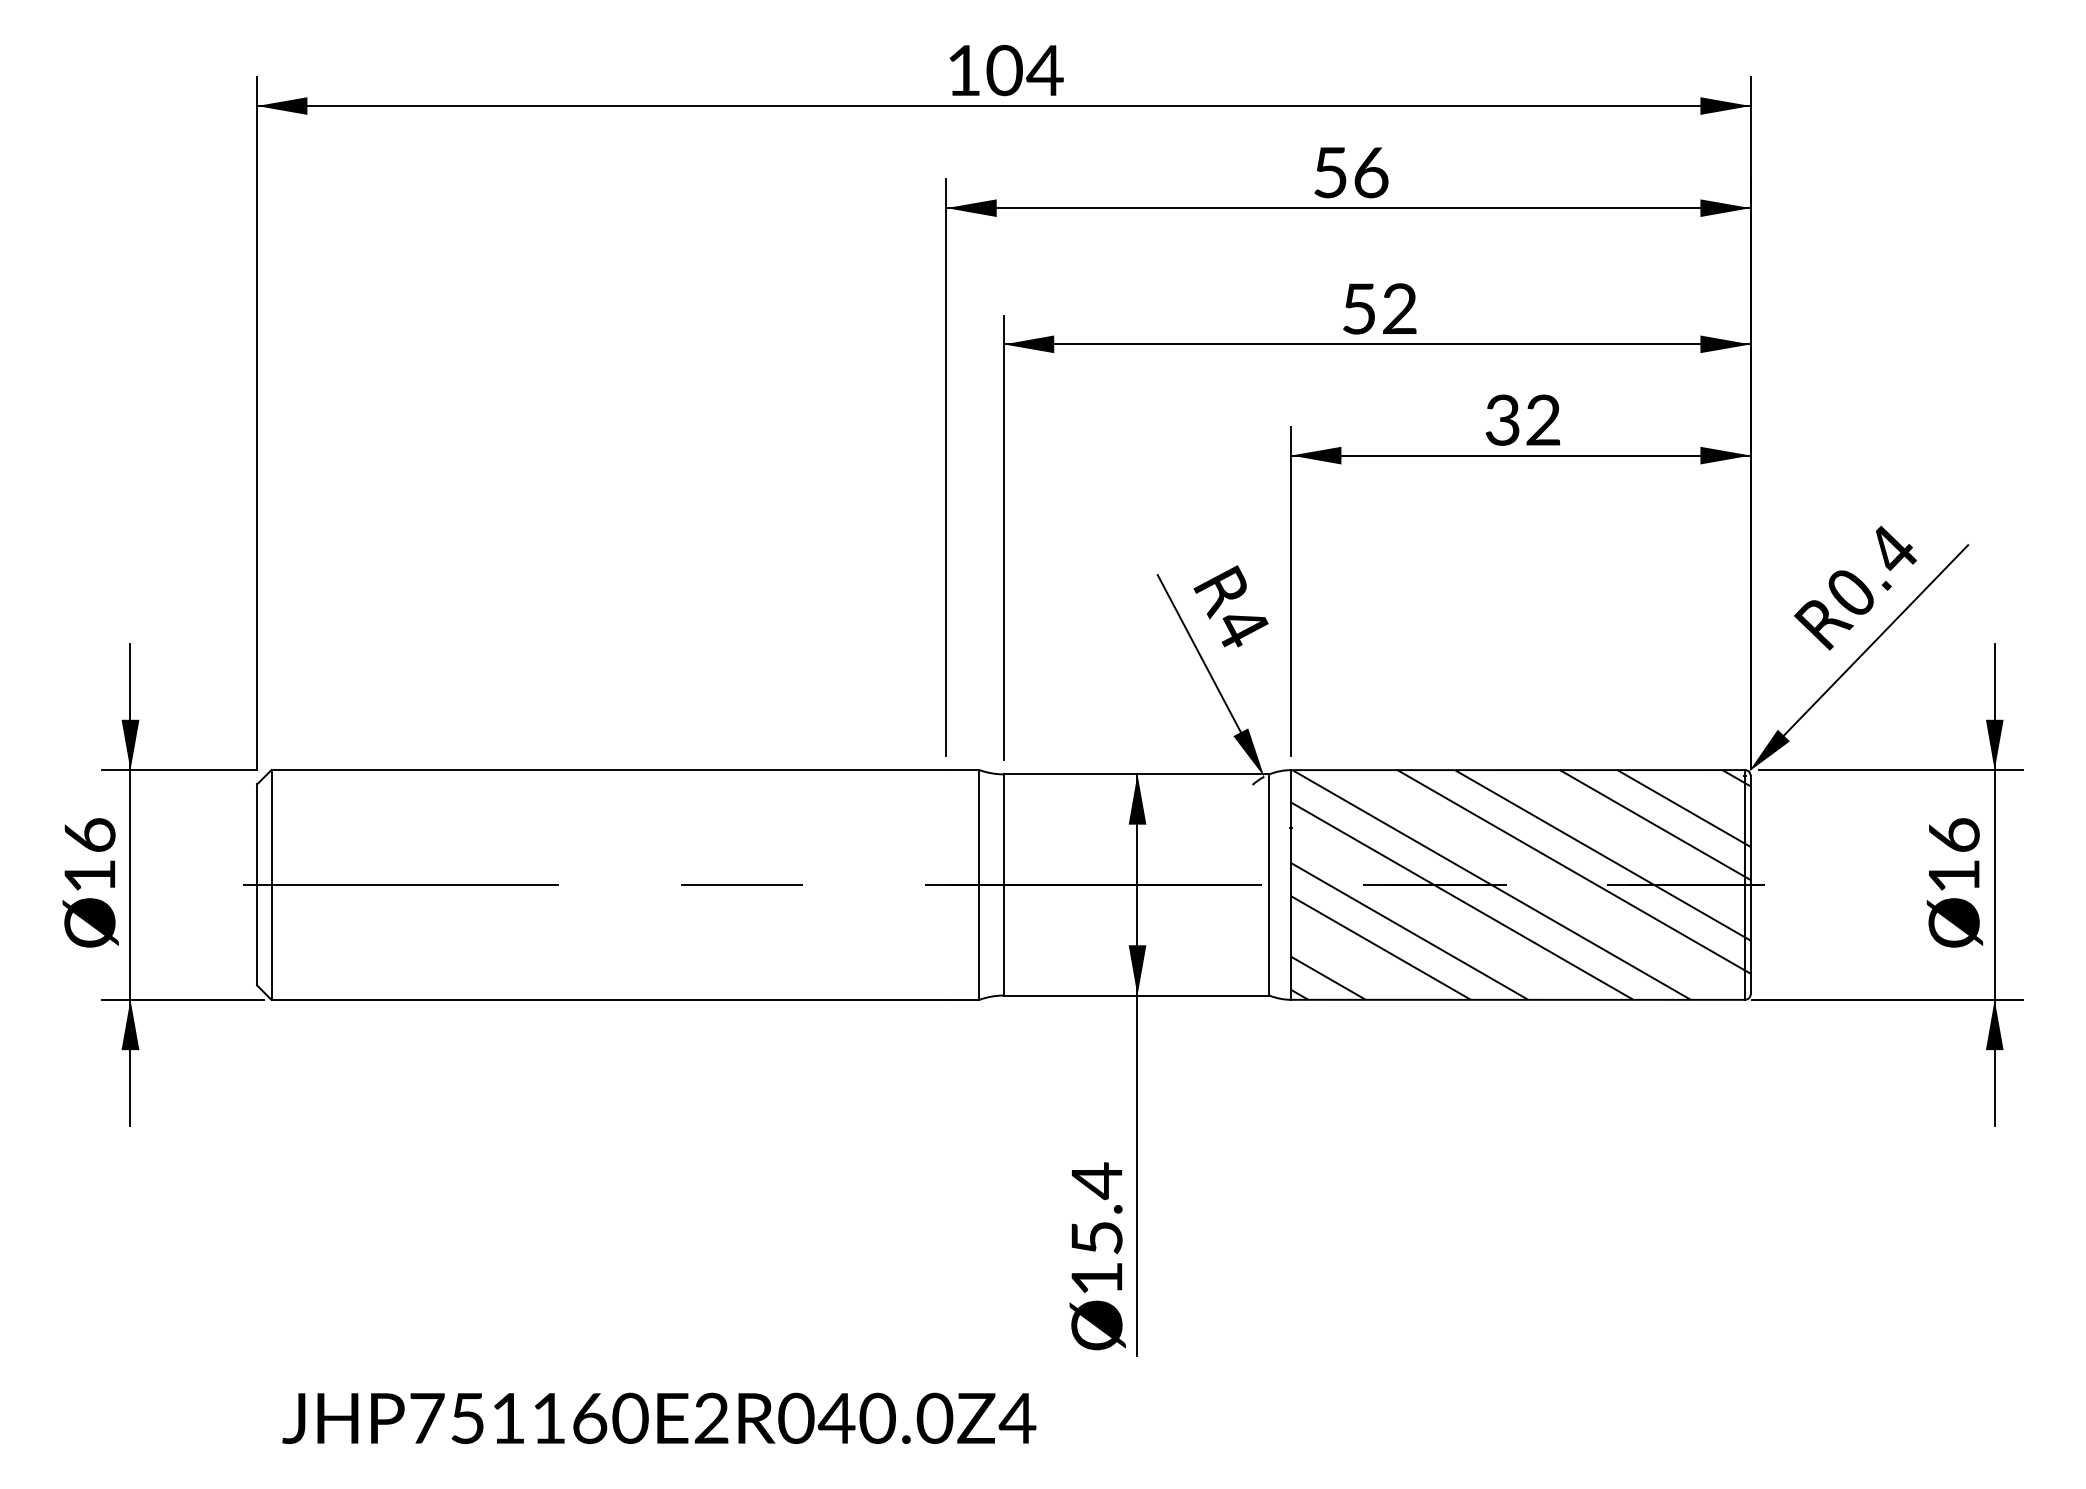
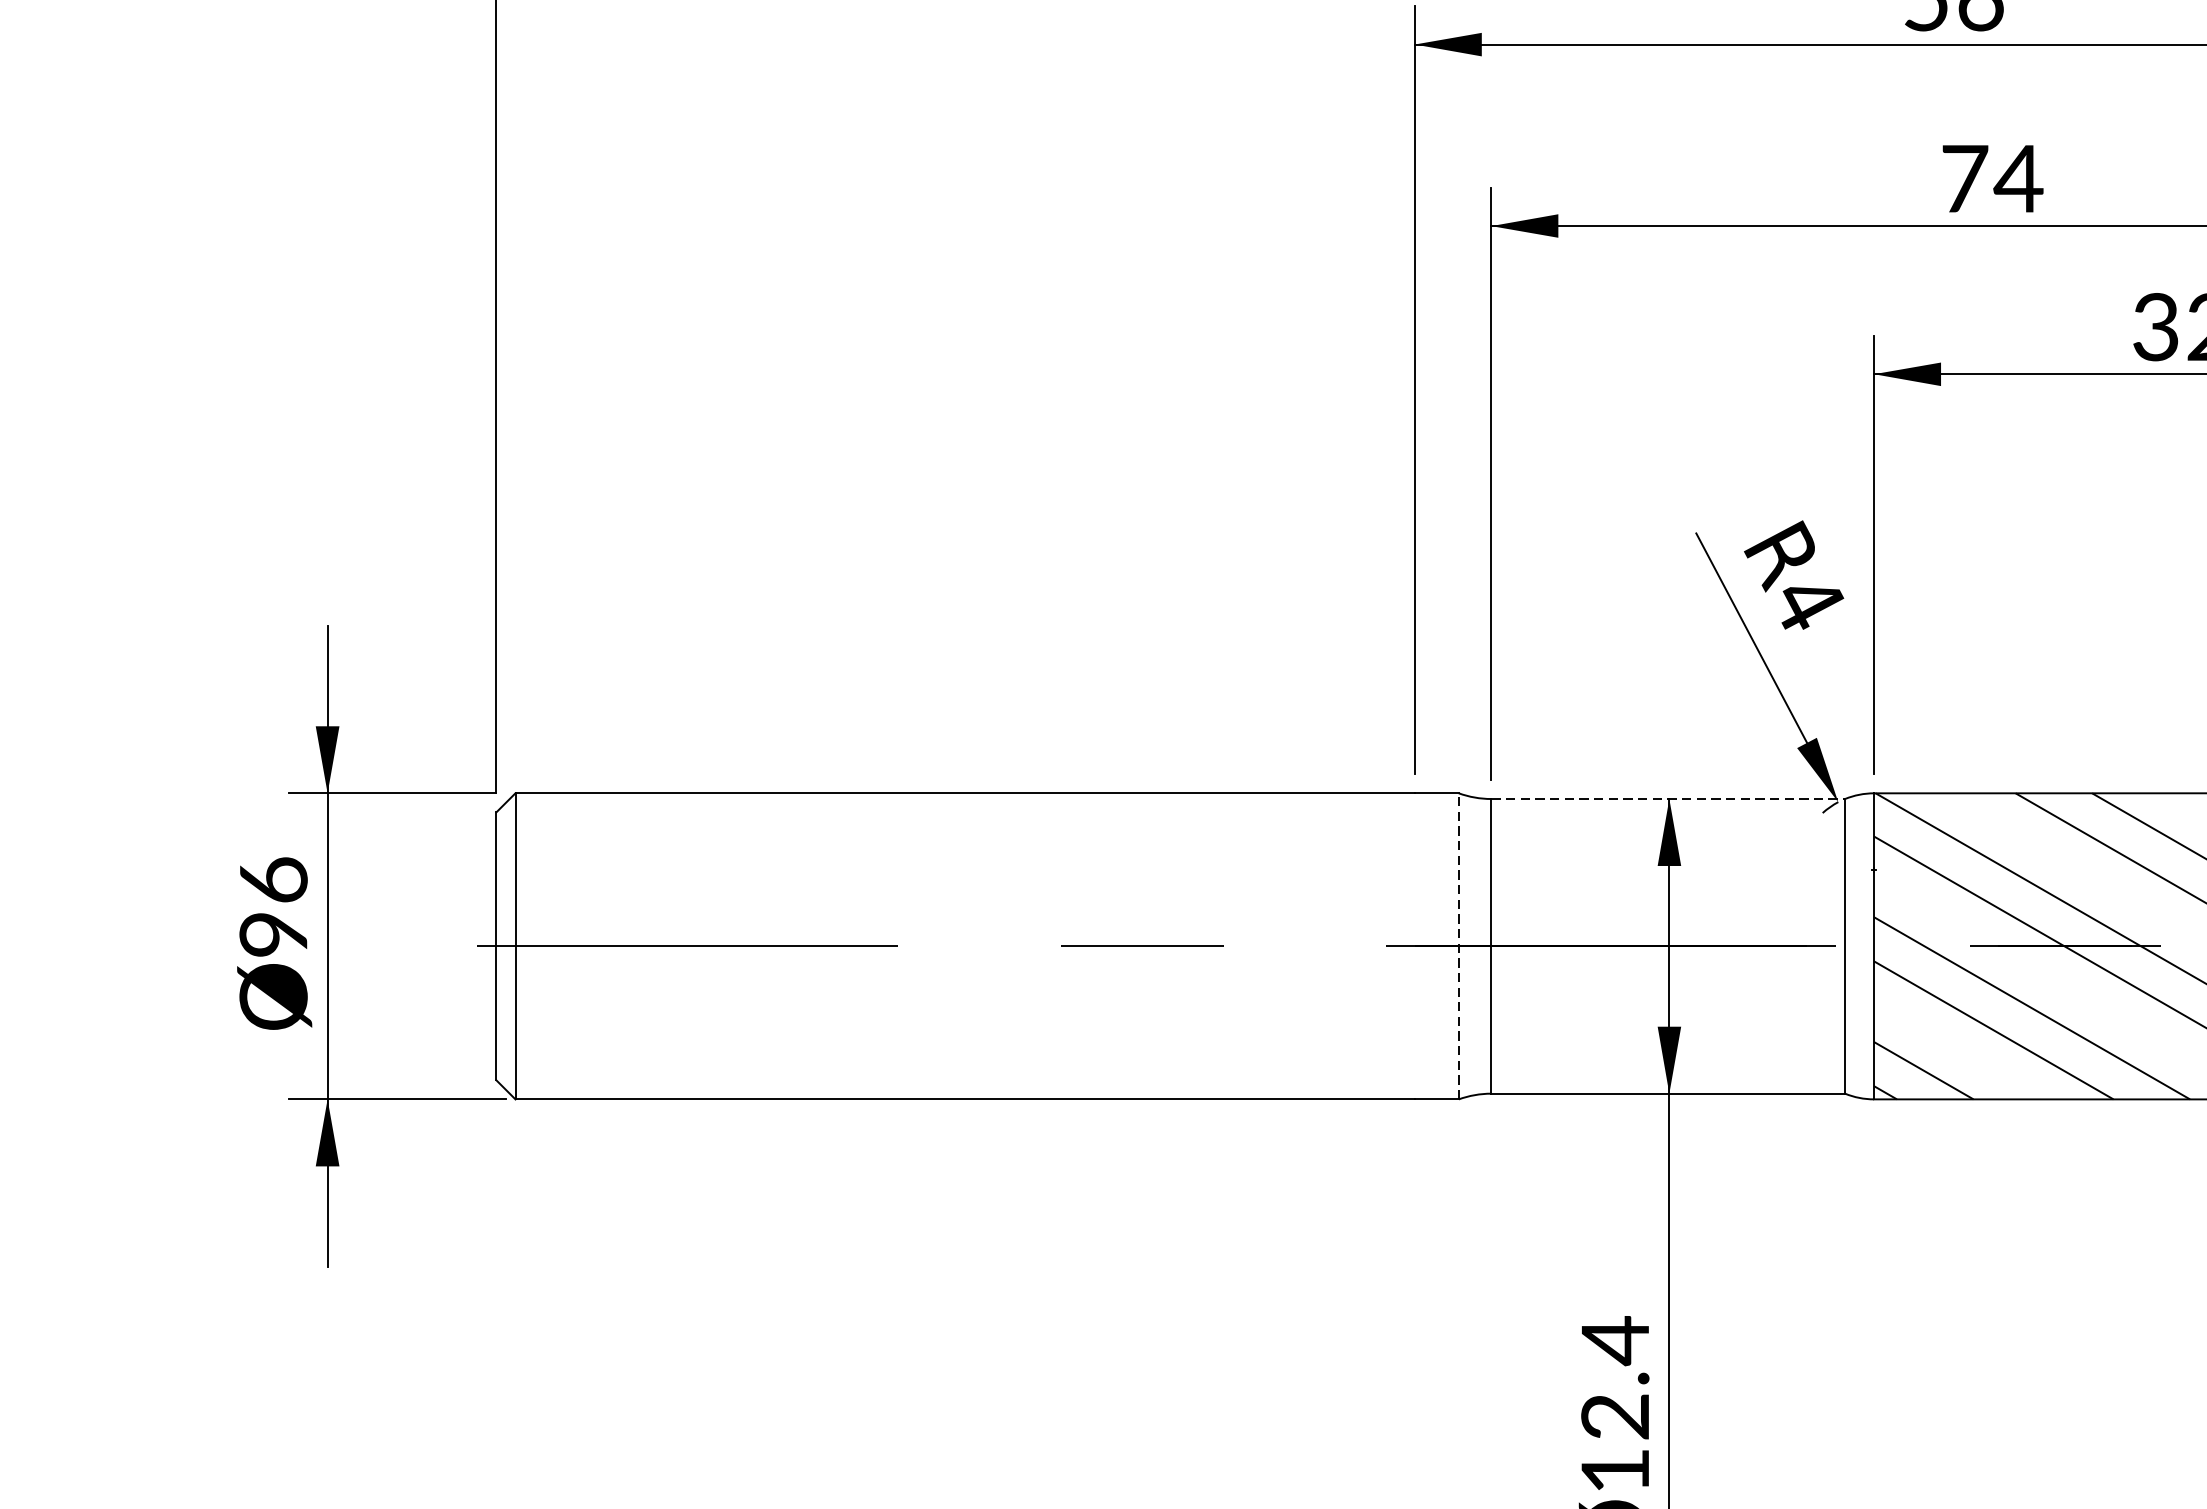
text: (1380, 308) -> (1993, 178), 52 -> 74
line: (1136, 774) -> (1668, 799), solid -> dashed
text: (89, 876) -> (273, 935), 16 -> 96
line: (979, 884) -> (1458, 945), solid -> dashed
text: (1096, 1237) -> (1614, 1416), 15.4 -> 12.4

